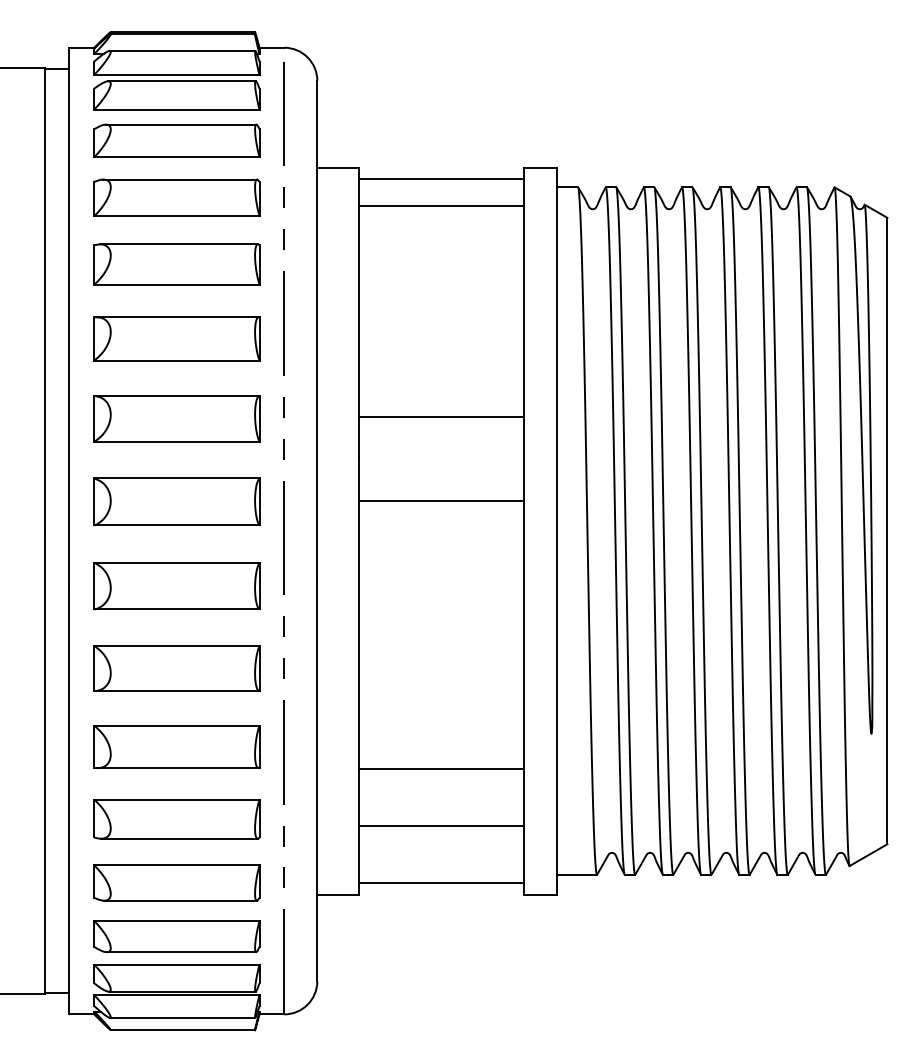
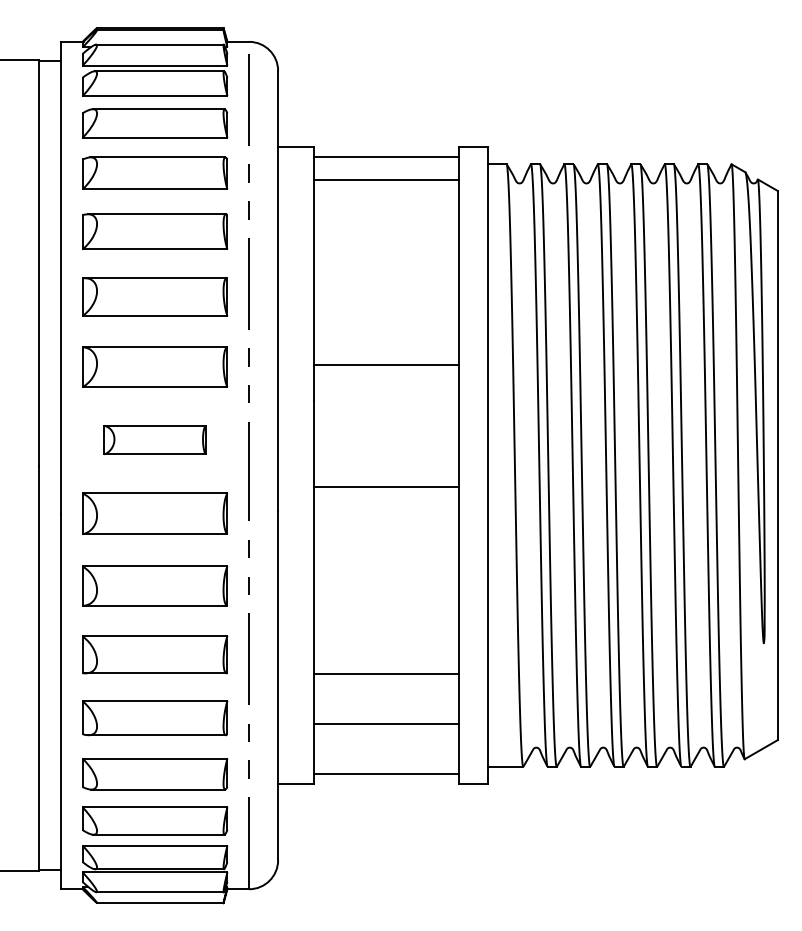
line: (440, 500) -> (386, 486), moved
part: (176, 501) -> (154, 439), size x0.7

